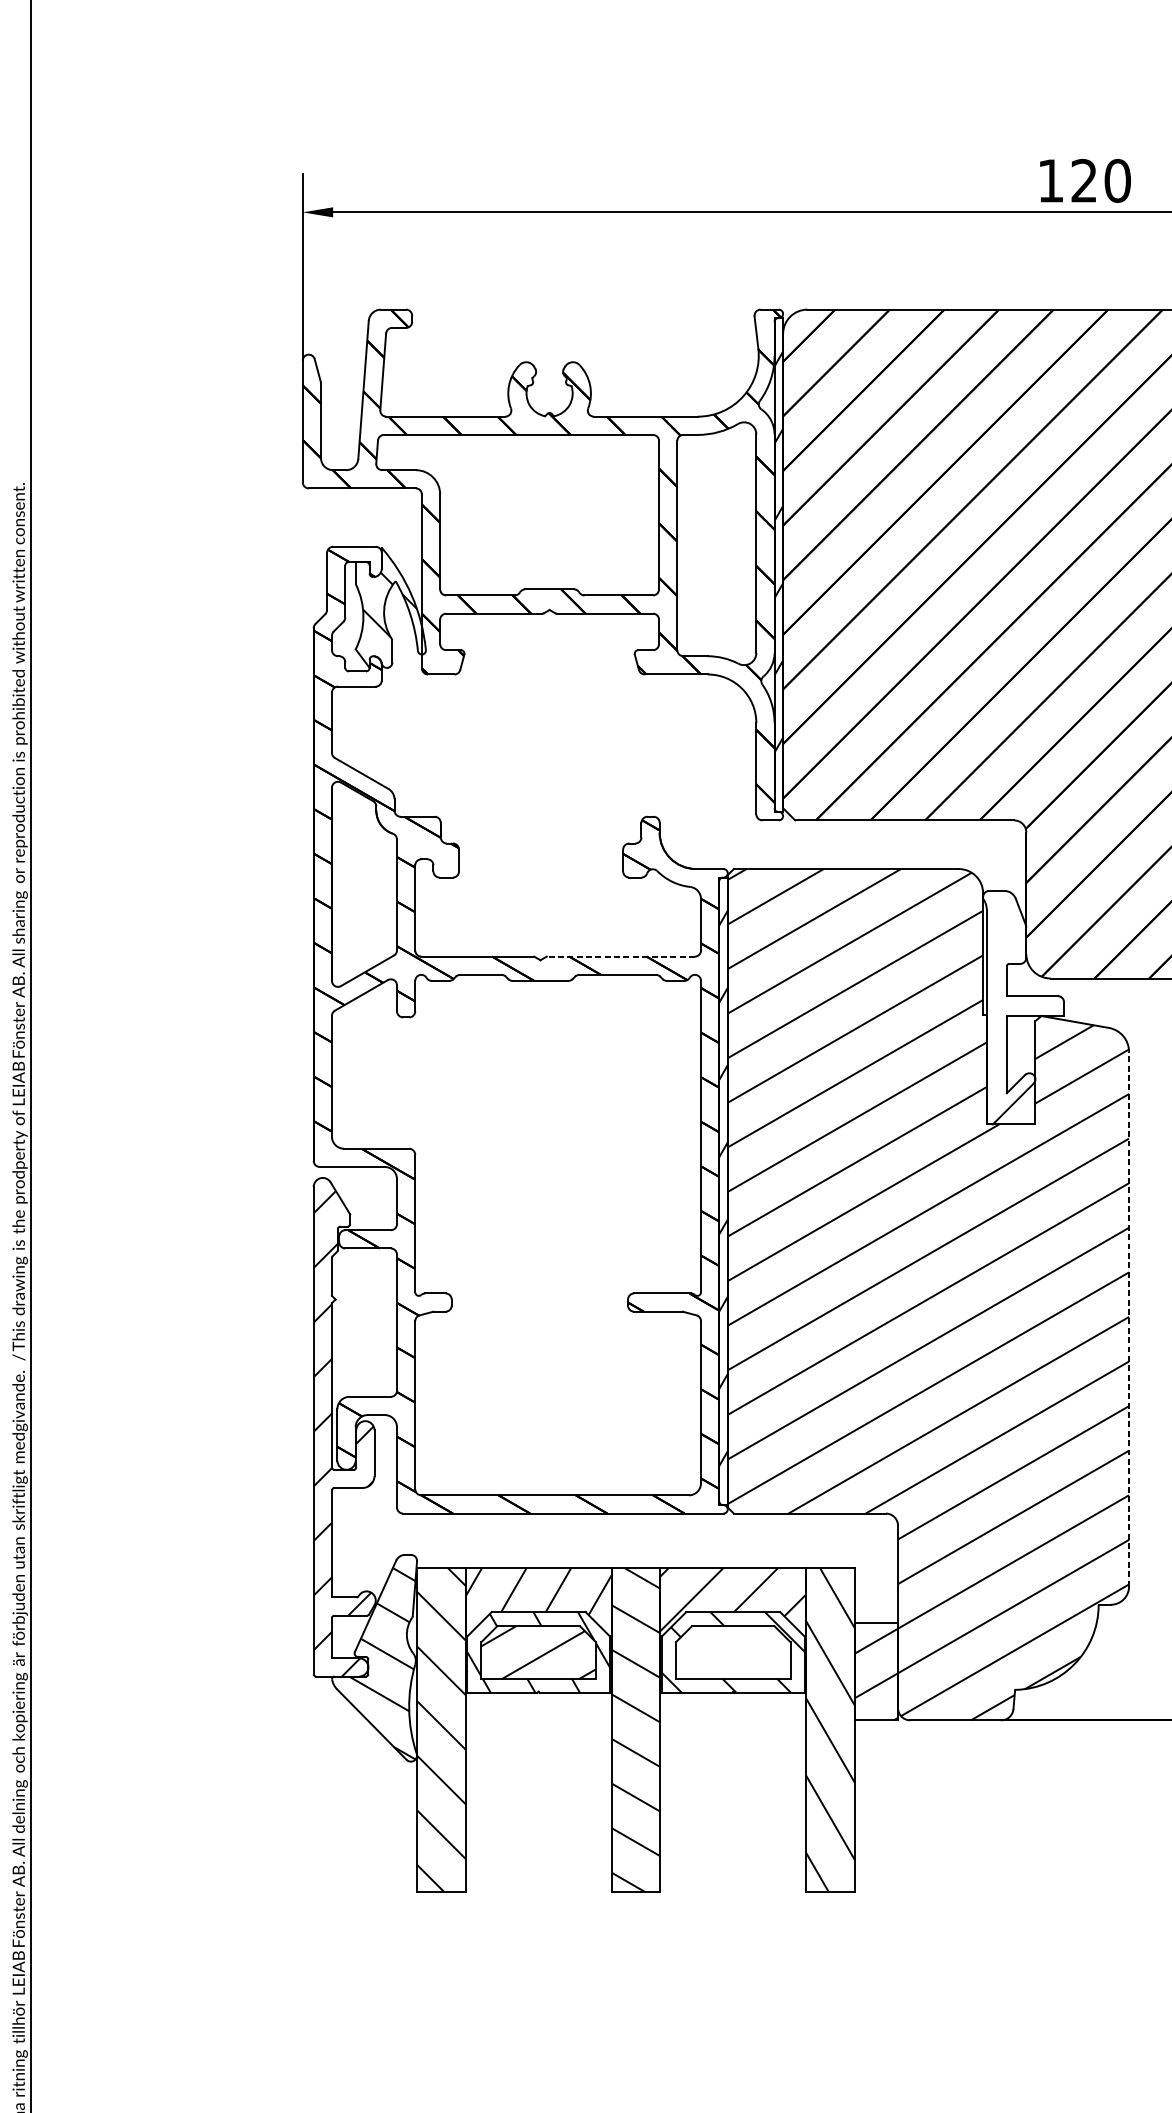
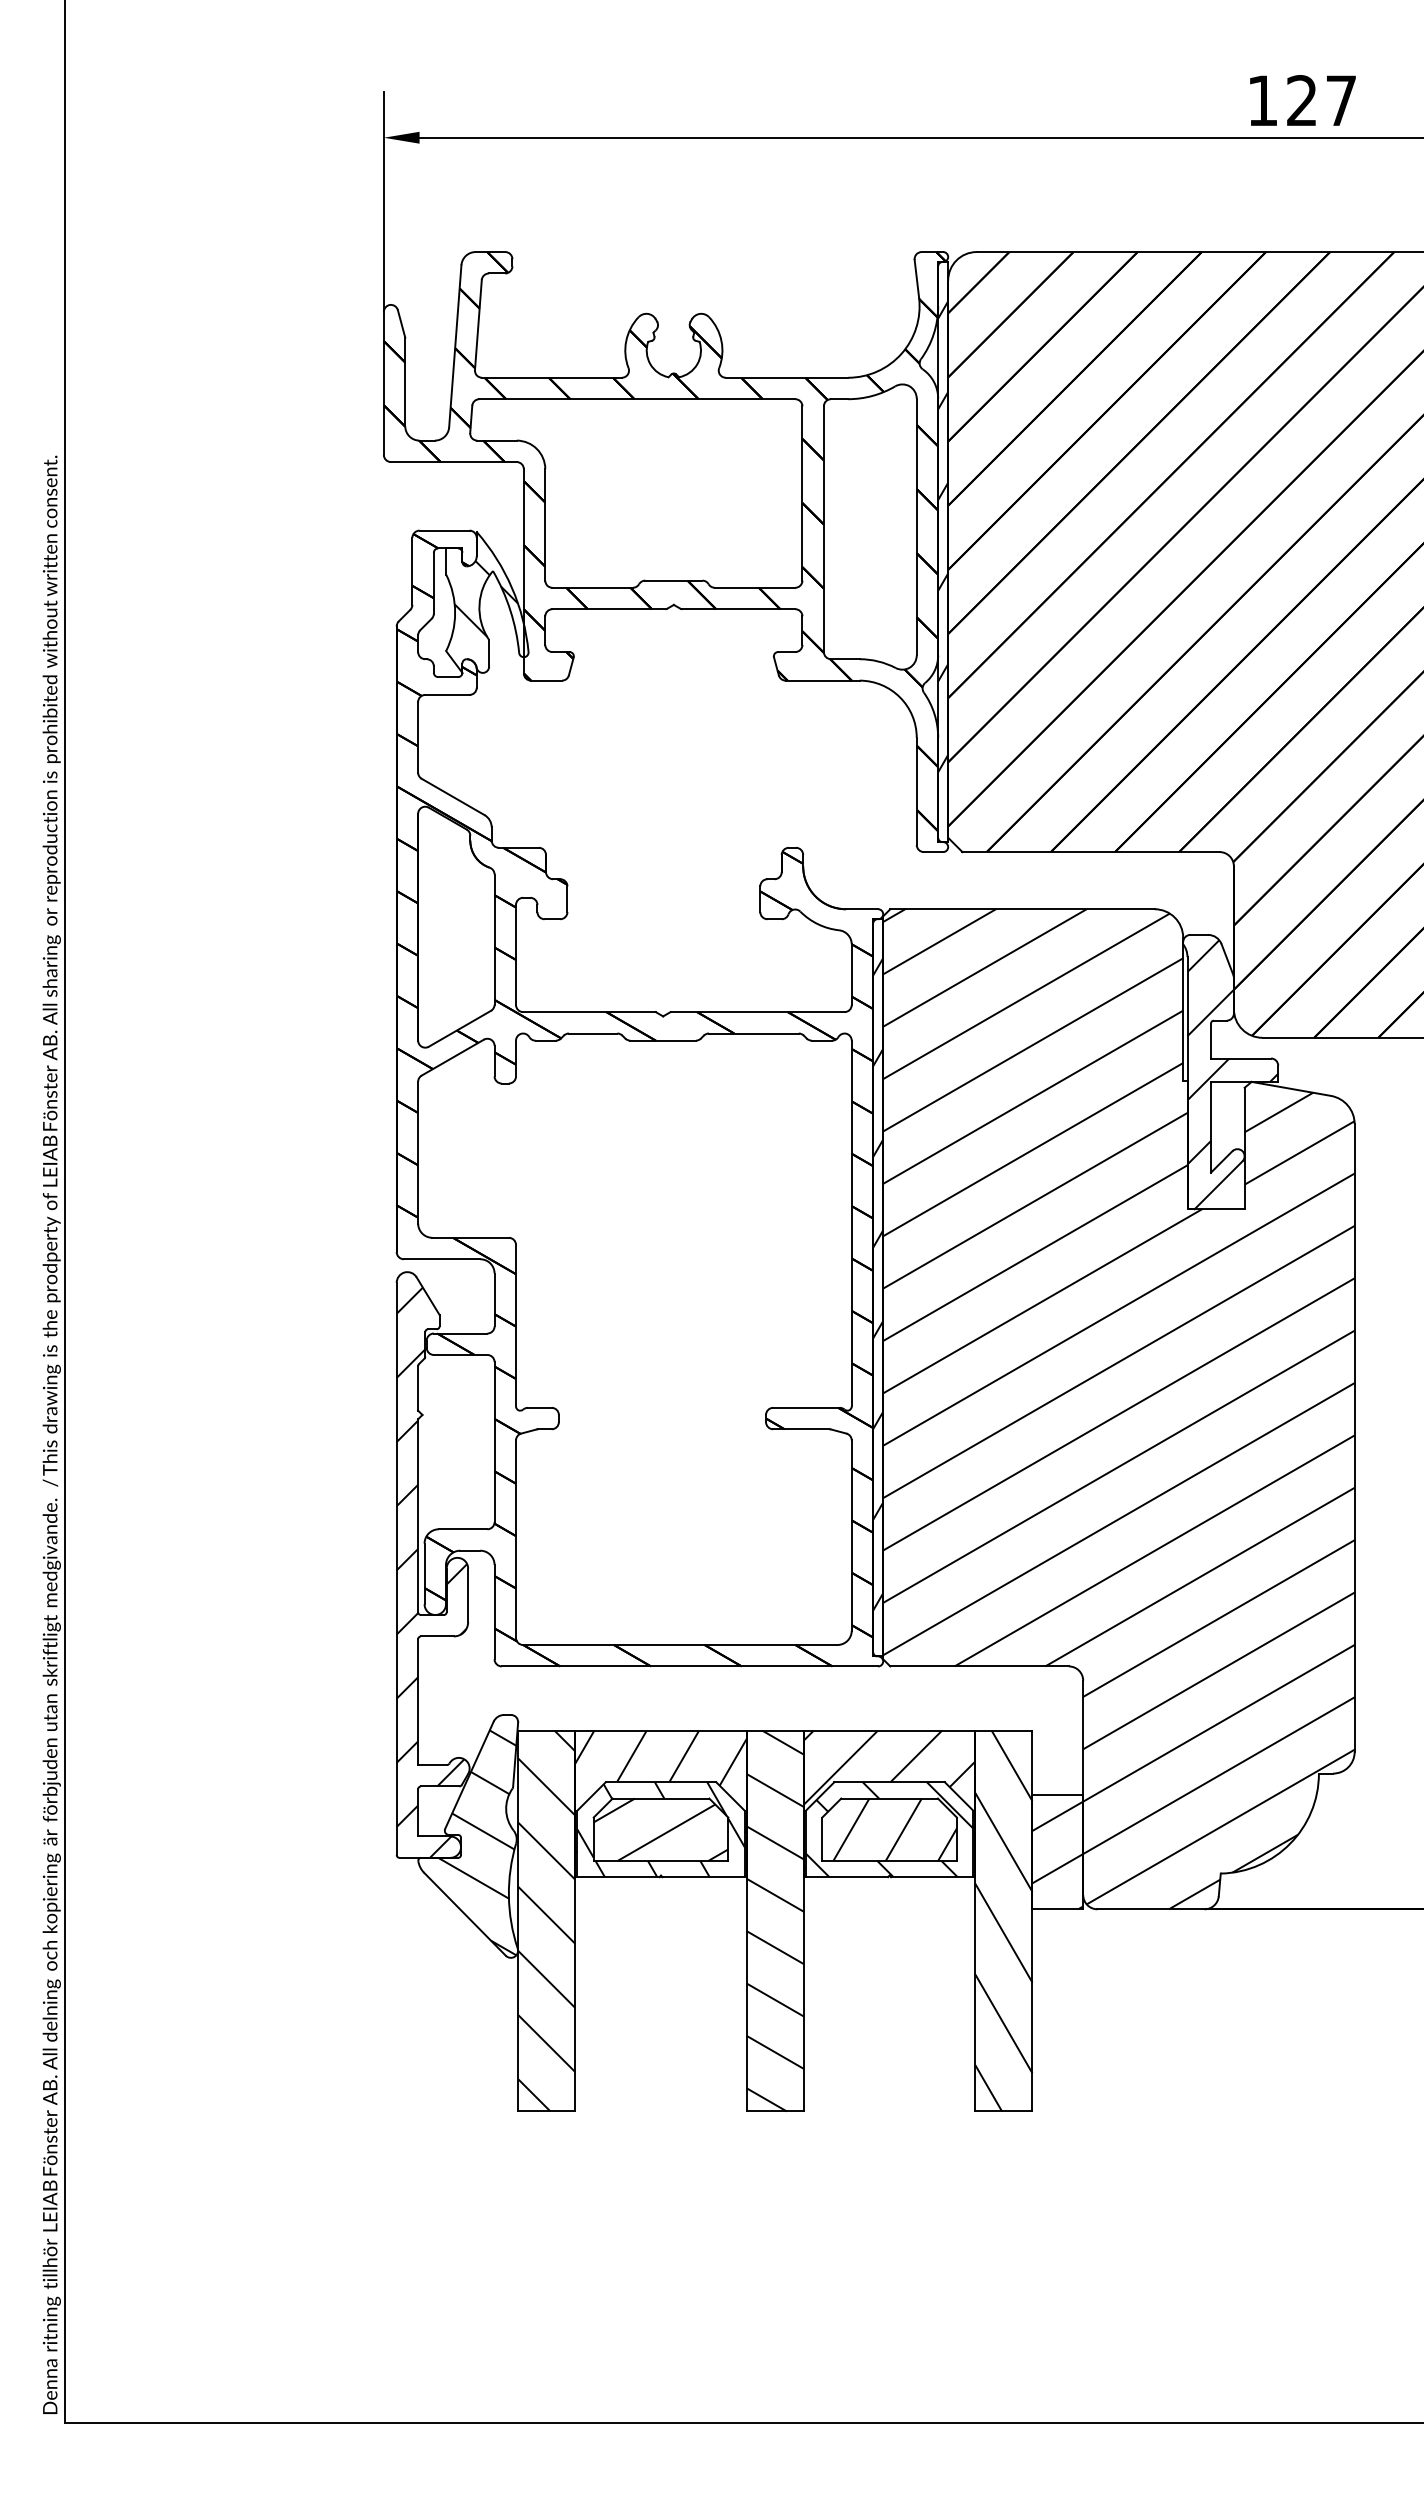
text: (1117, 180) -> (1341, 100), 120 -> 127
line: (620, 956) -> (757, 1012), dashed -> solid
hatch: (1025, 991) -> (1232, 1052), added
line: (1128, 1318) -> (1354, 1437), dashed -> solid
hatch: (737, 1652) -> (894, 1829), added

